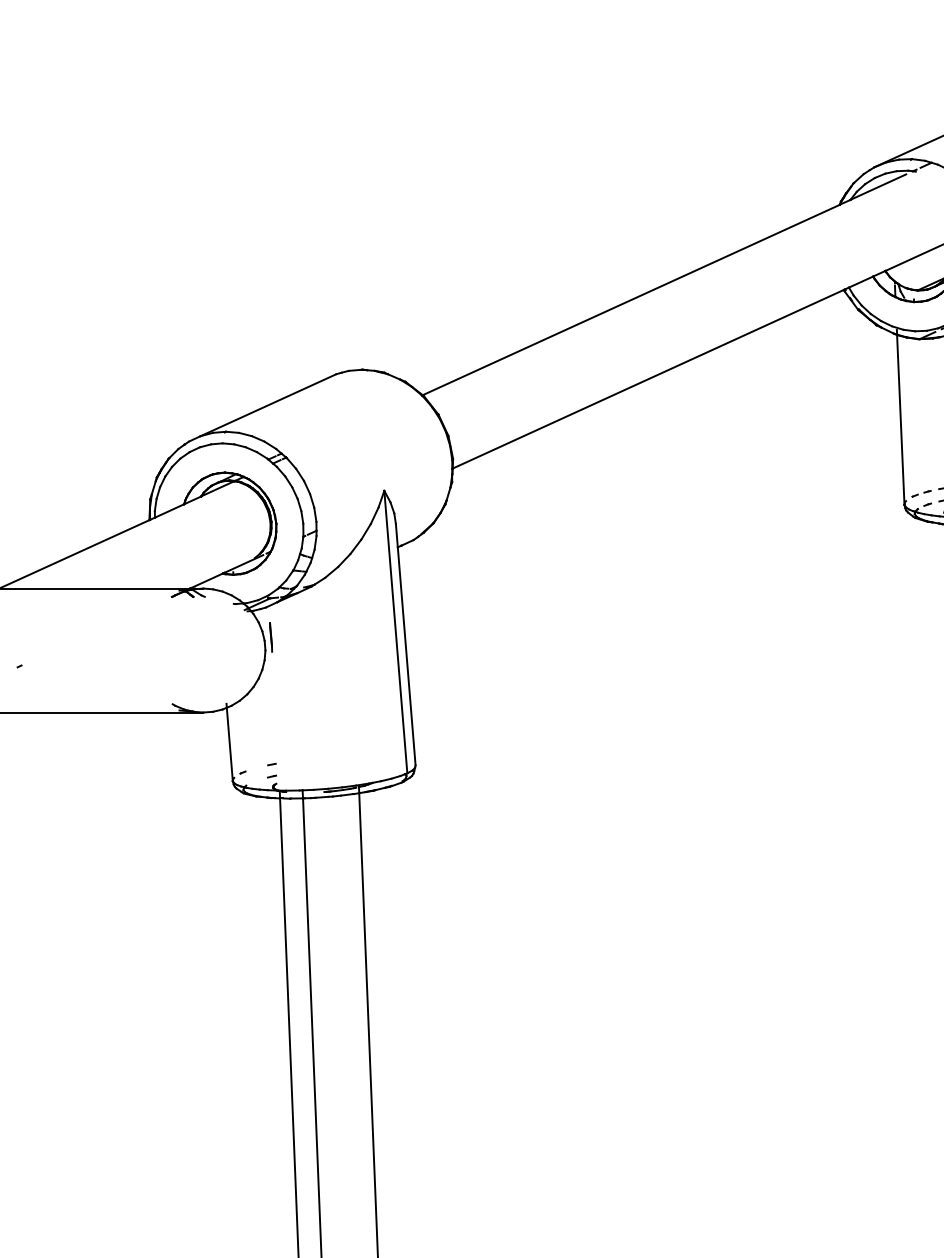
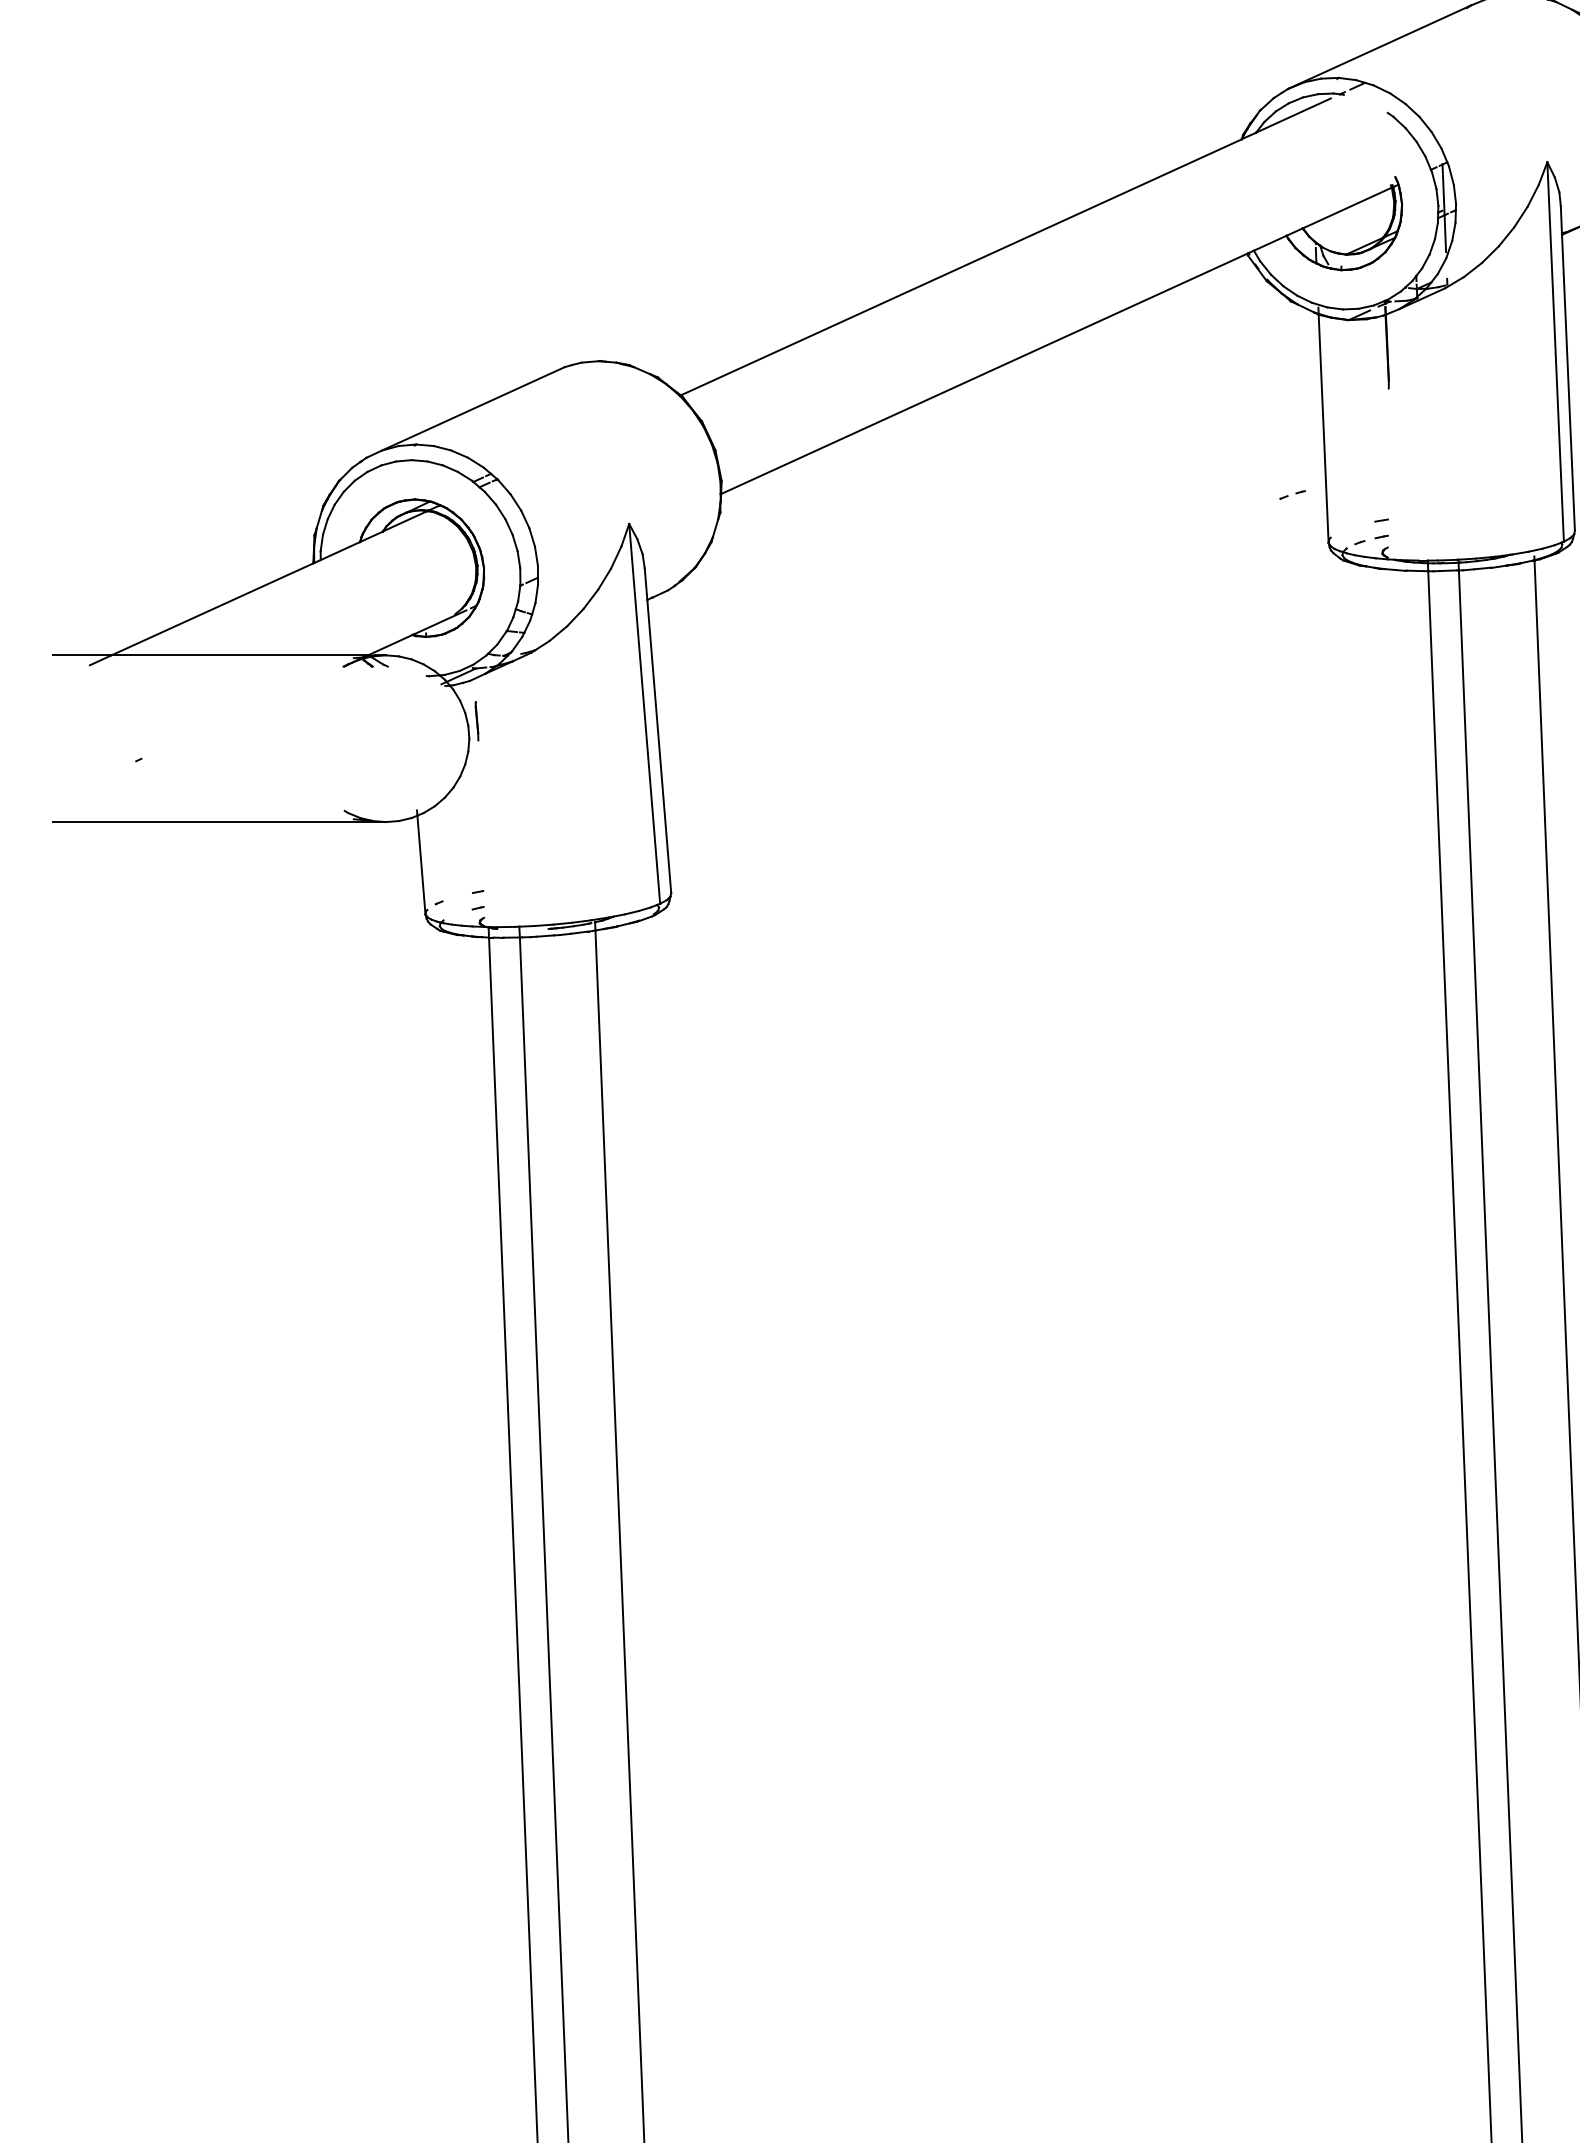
part: (921, 493) -> (1292, 494), moved

